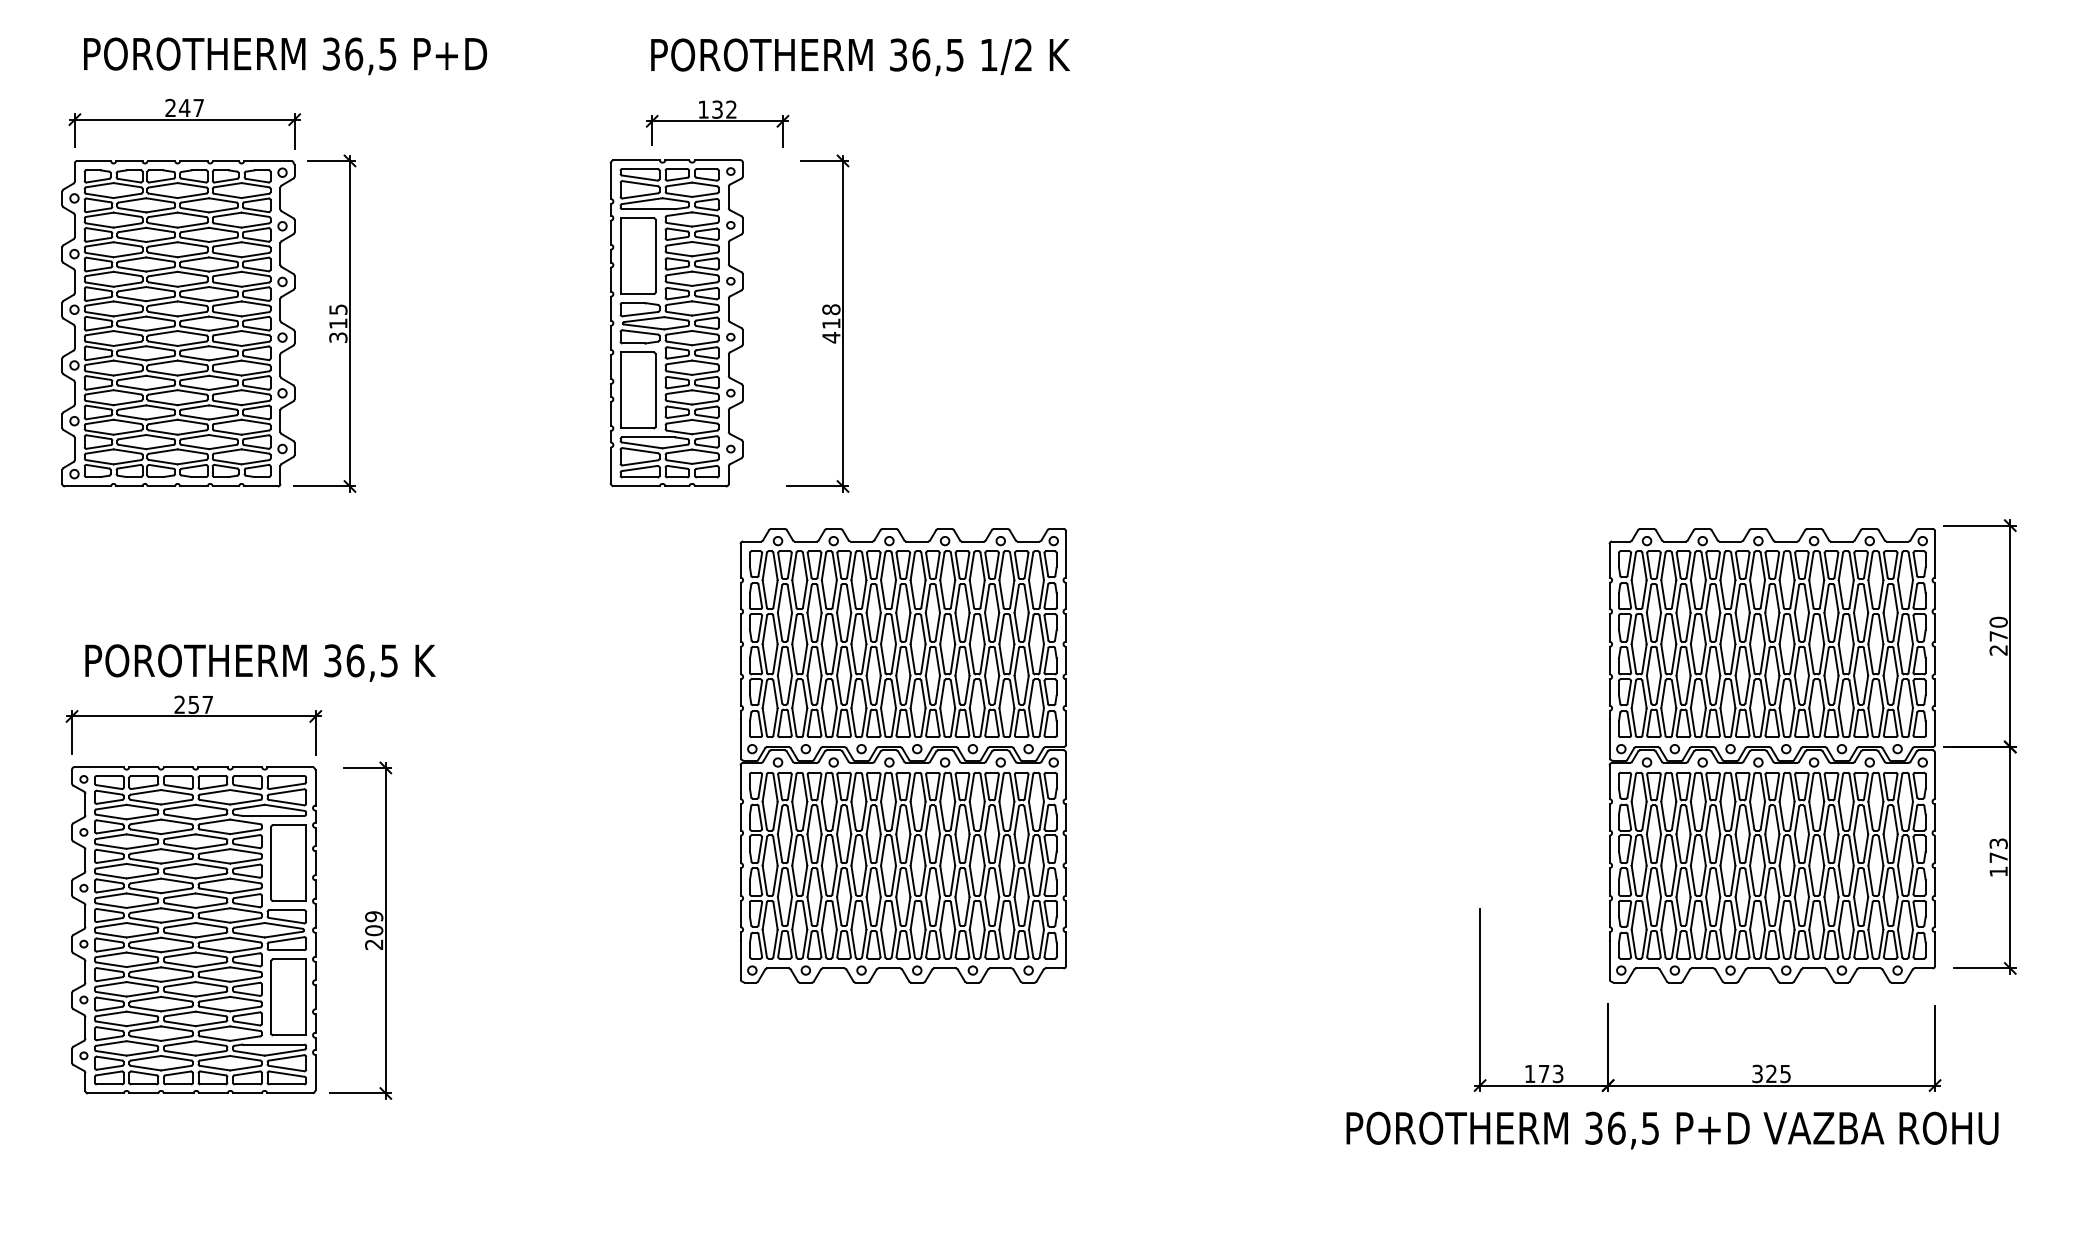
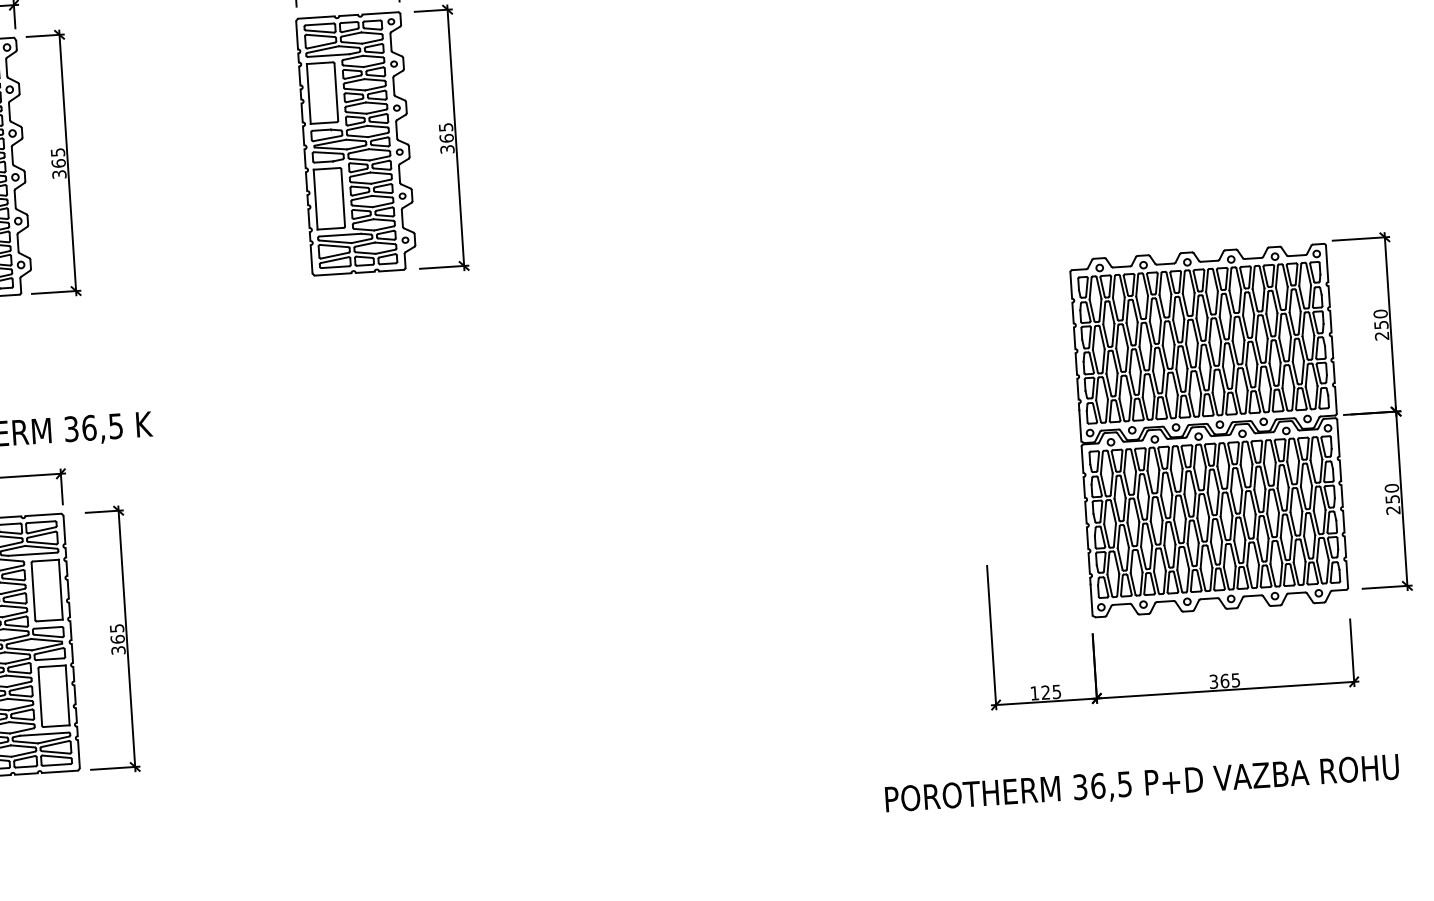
text: (338, 323) -> (58, 163), 315 -> 365
part: (676, 323) -> (356, 144), moved
text: (831, 323) -> (446, 138), 418 -> 365
text: (1998, 636) -> (1381, 325), 270 -> 250
part: (902, 755) -> (524, 474), removed
text: (1998, 857) -> (1392, 499), 173 -> 250
text: (374, 930) -> (118, 639), 209 -> 365
text: (1550, 1073) -> (1050, 691), 173 -> 125
text: (1771, 1073) -> (1224, 680), 325 -> 365
text: (1672, 1130) -> (1142, 784), moved

